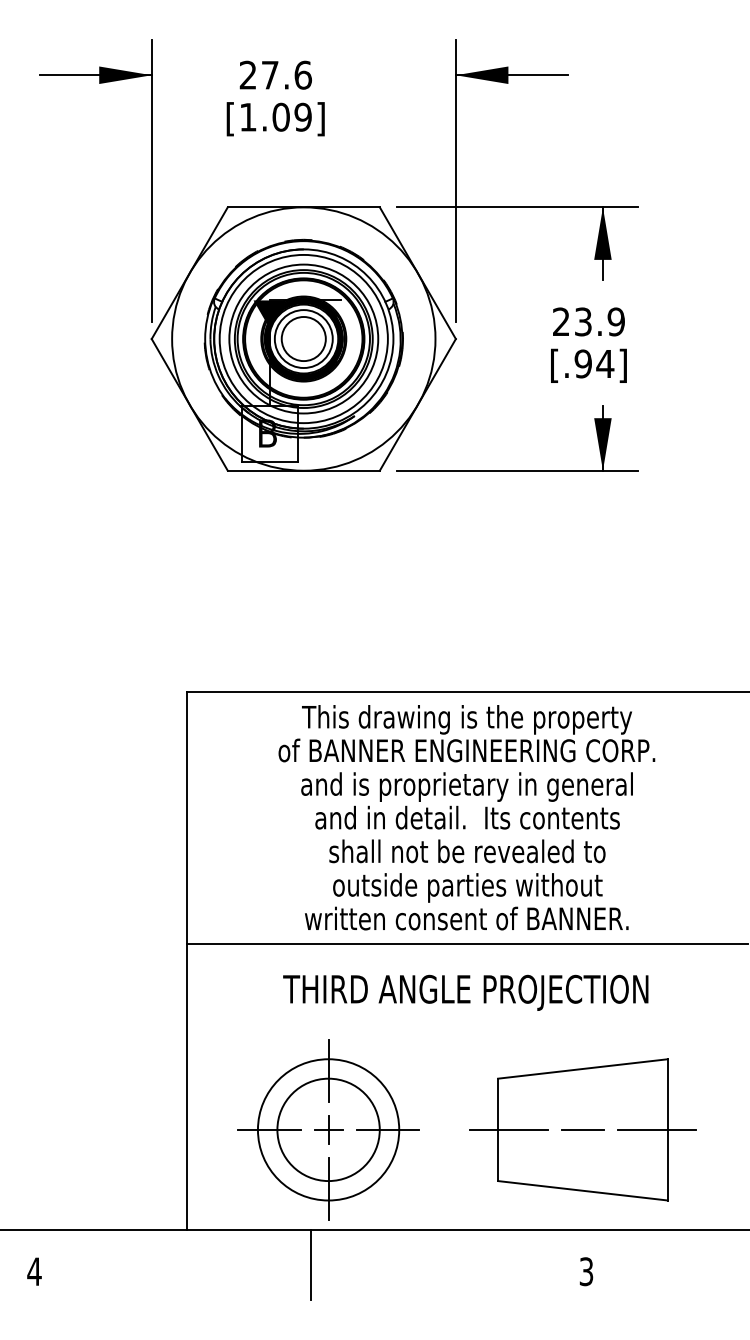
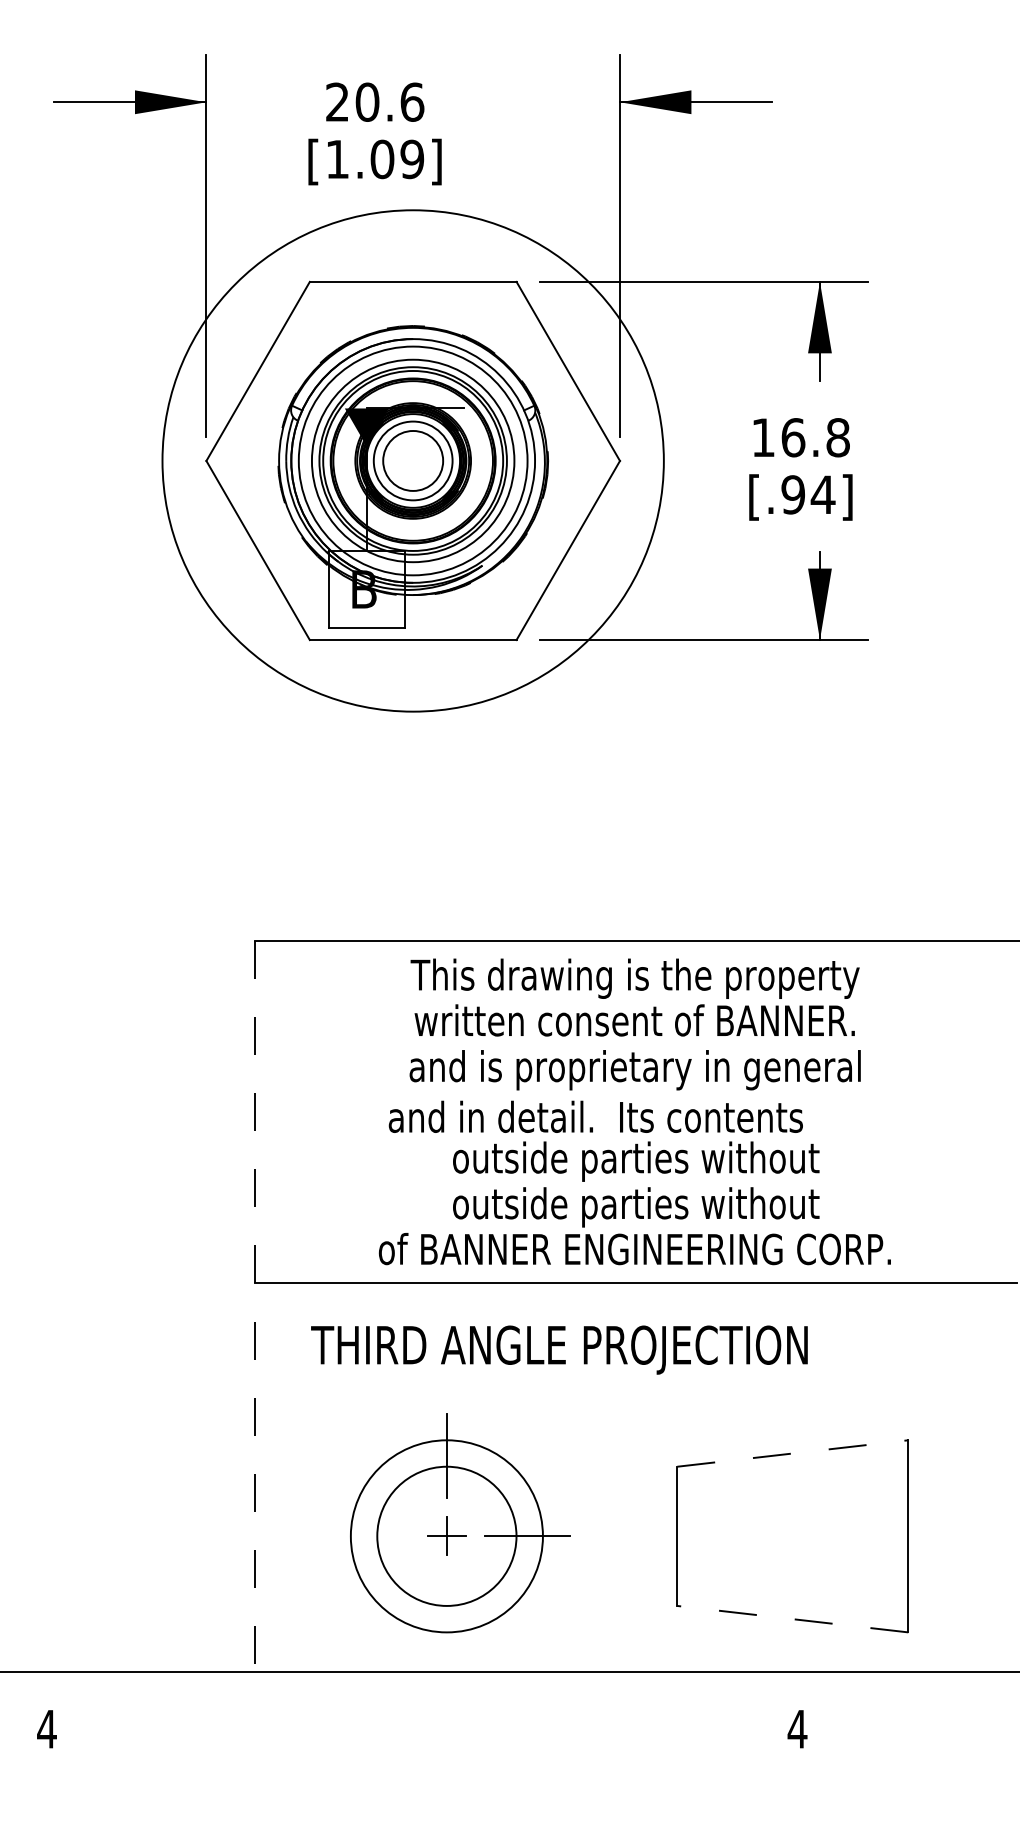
text: (270, 74) -> (367, 101), 27.6 -> 20.6
text: (588, 321) -> (800, 437), 23.9 -> 16.8
circle: (304, 338) -> (413, 460), size x1.4
text: (466, 750) -> (634, 1020), of BANNER ENGINEERING CORP. -> written consent of BANNER.
text: (467, 817) -> (595, 1116), moved
text: (467, 854) -> (635, 1161), shall not be revealed to -> outside parties without
text: (466, 918) -> (634, 1248), written consent of BANNER. -> of BANNER ENGINEERING CORP.
line: (187, 960) -> (254, 1306), solid -> dashed
text: (465, 992) -> (559, 1349), moved
line: (583, 1068) -> (793, 1453), solid -> dashed
line: (269, 1129) -> (366, 1536), removed
line: (509, 1129) -> (692, 1536), removed
line: (582, 1129) -> (792, 1536), removed
line: (657, 1129) -> (893, 1536), removed
line: (328, 1188) -> (446, 1616), removed
line: (582, 1191) -> (792, 1619), solid -> dashed
line: (310, 1264) -> (422, 1719), removed
text: (586, 1271) -> (797, 1728), 3 -> 4

